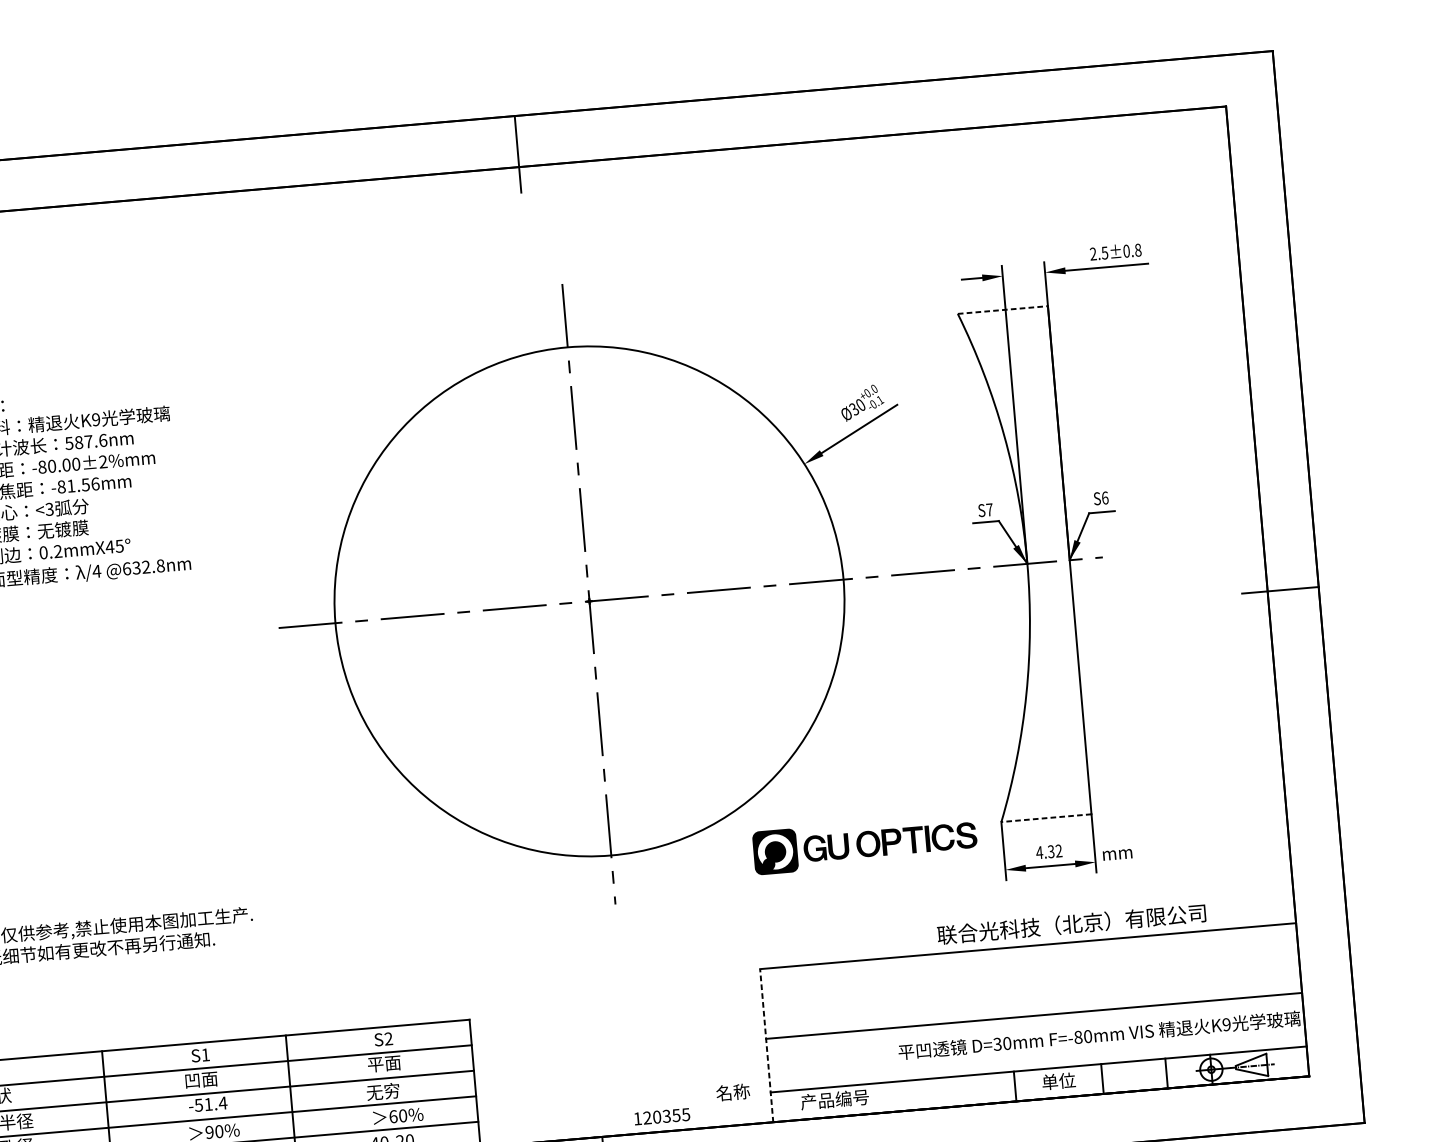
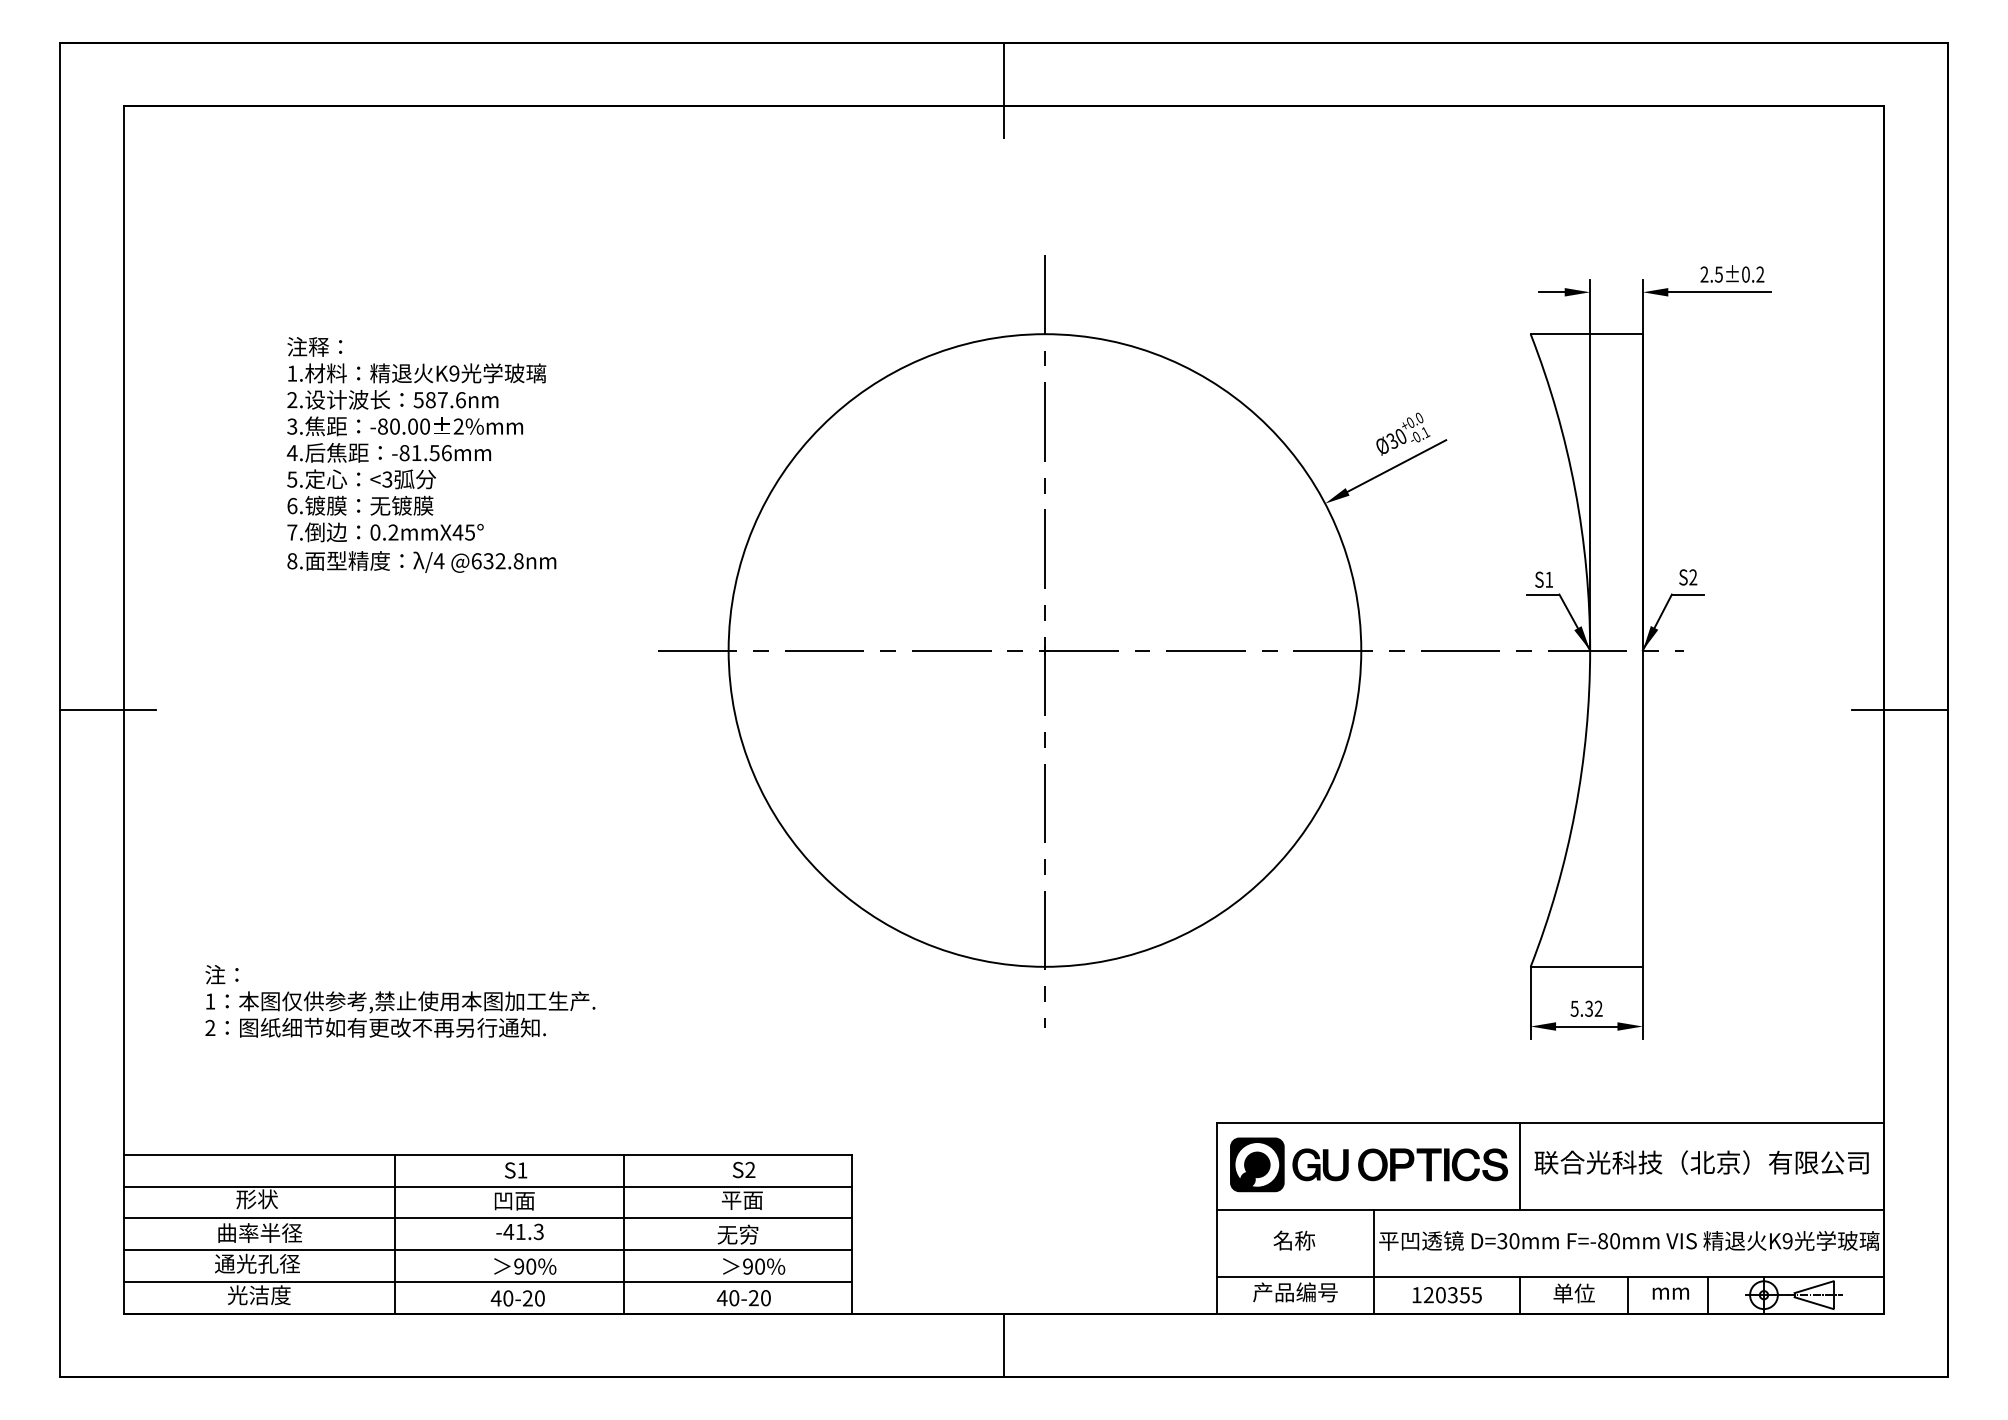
text: (1138, 250) -> (1760, 274), 2.5±0.8 -> 2.5±0.2
line: (1003, 310) -> (1587, 334), dashed -> solid
text: (1105, 498) -> (1693, 577), S6 -> S2
text: (989, 509) -> (1549, 579), S7 -> S1
line: (1046, 817) -> (1586, 966), dashed -> solid
part: (864, 843) -> (1368, 1164), moved
text: (1039, 852) -> (1574, 1008), 4.32 -> 5.32
text: (1117, 854) -> (1670, 1293), moved
text: (1071, 924) -> (1701, 1162), moved
line: (1006, 983) -> (1519, 1166), added
line: (766, 1045) -> (1216, 1218), dashed -> solid
line: (896, 1069) -> (1374, 1261), added
text: (733, 1092) -> (1294, 1240), moved
text: (210, 1103) -> (523, 1231), -51.4 -> -41.3
text: (393, 1116) -> (748, 1266), 60% -> 90%
text: (661, 1117) -> (1446, 1295), moved

